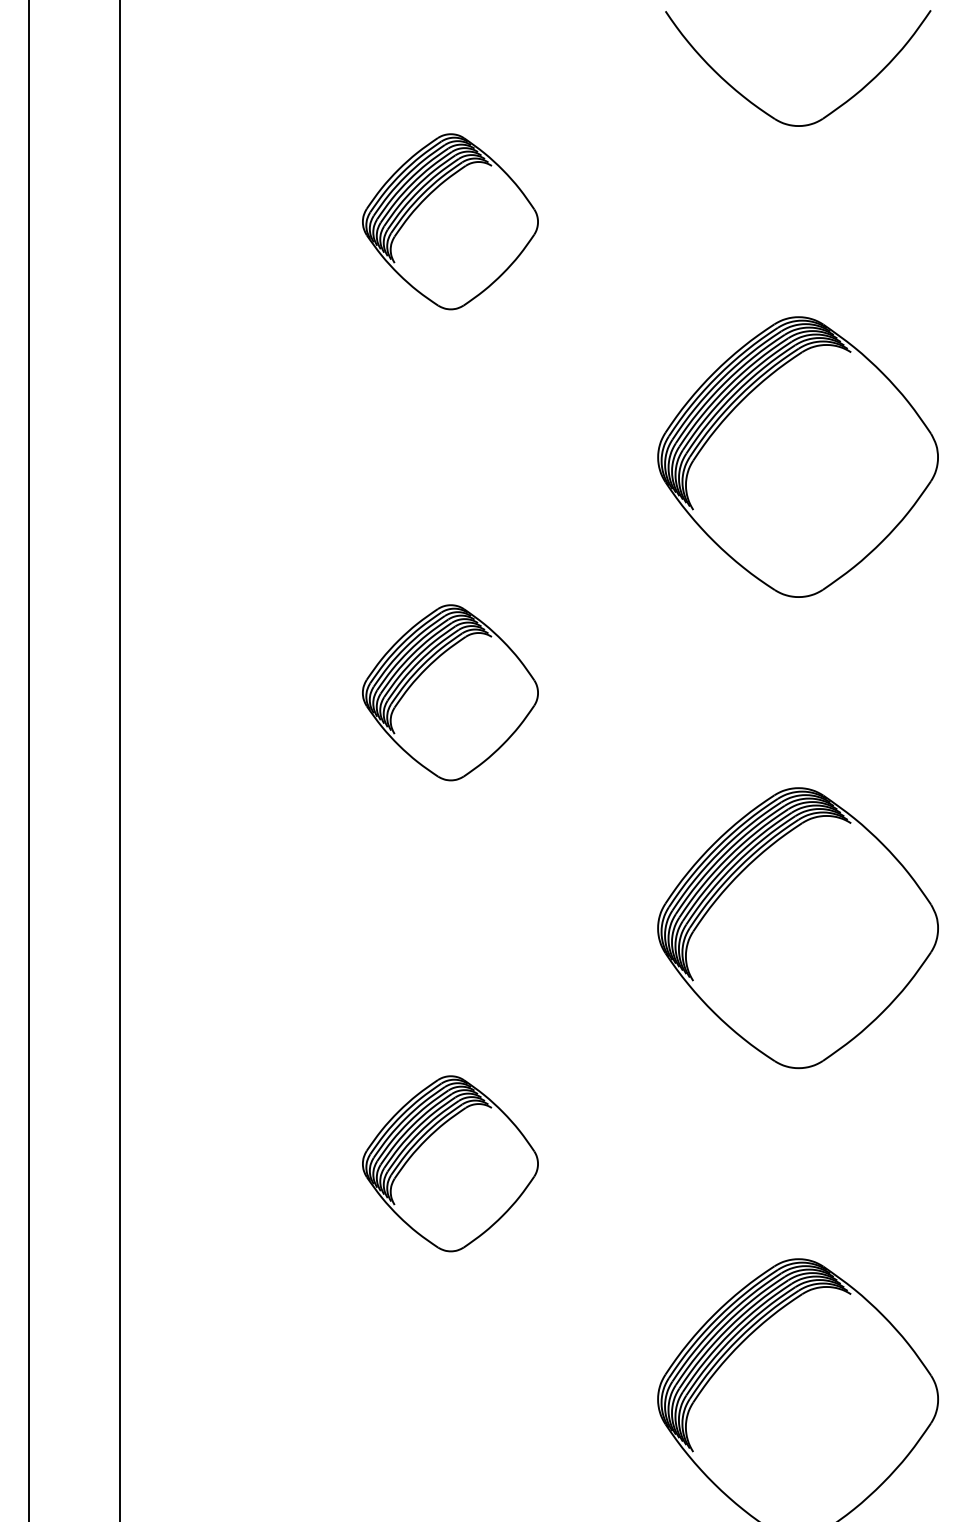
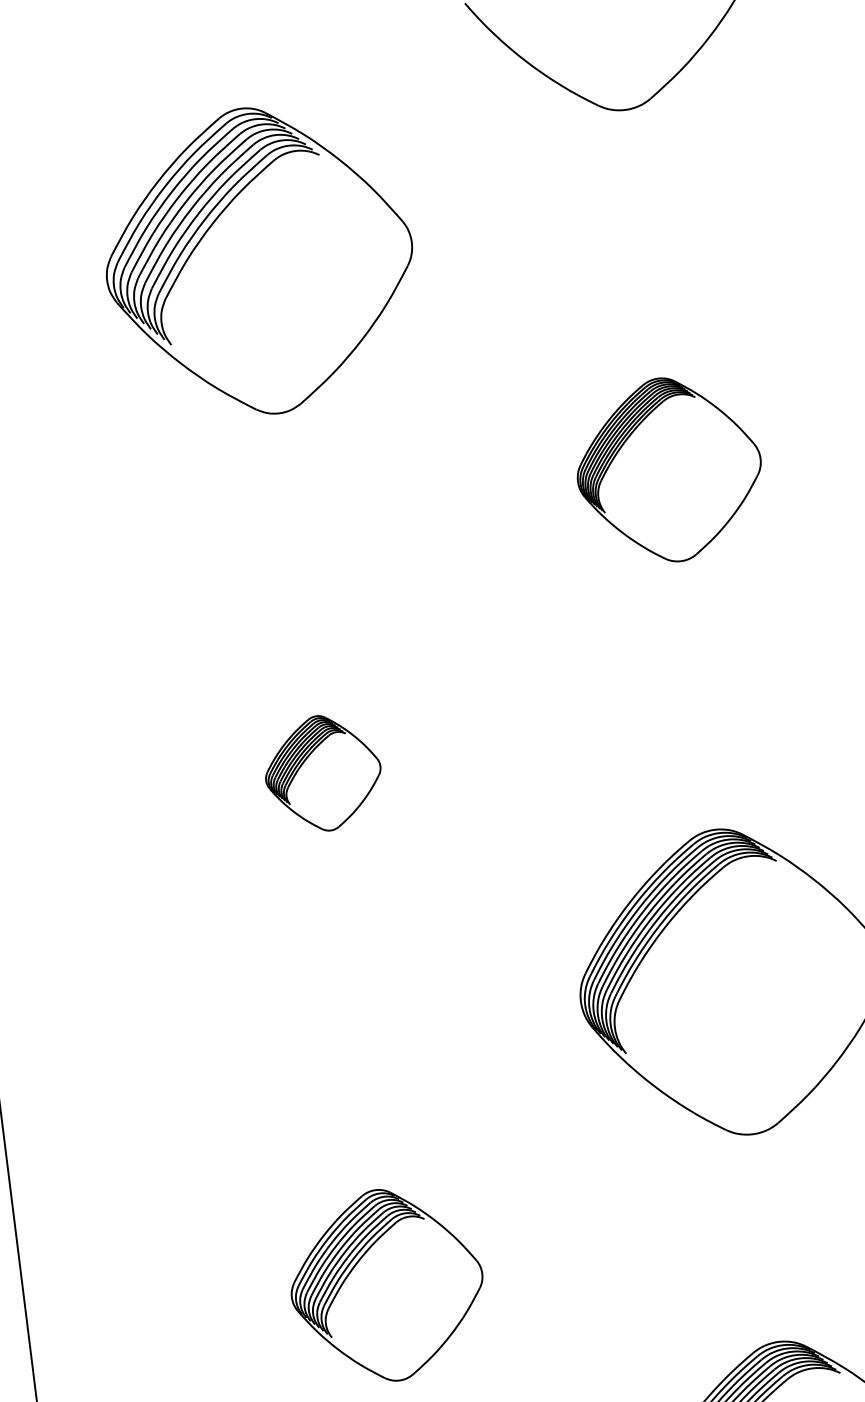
part: (450, 221) -> (259, 260), size x1.6
part: (797, 456) -> (668, 469), size x0.6
part: (450, 692) -> (323, 772), size x0.6

